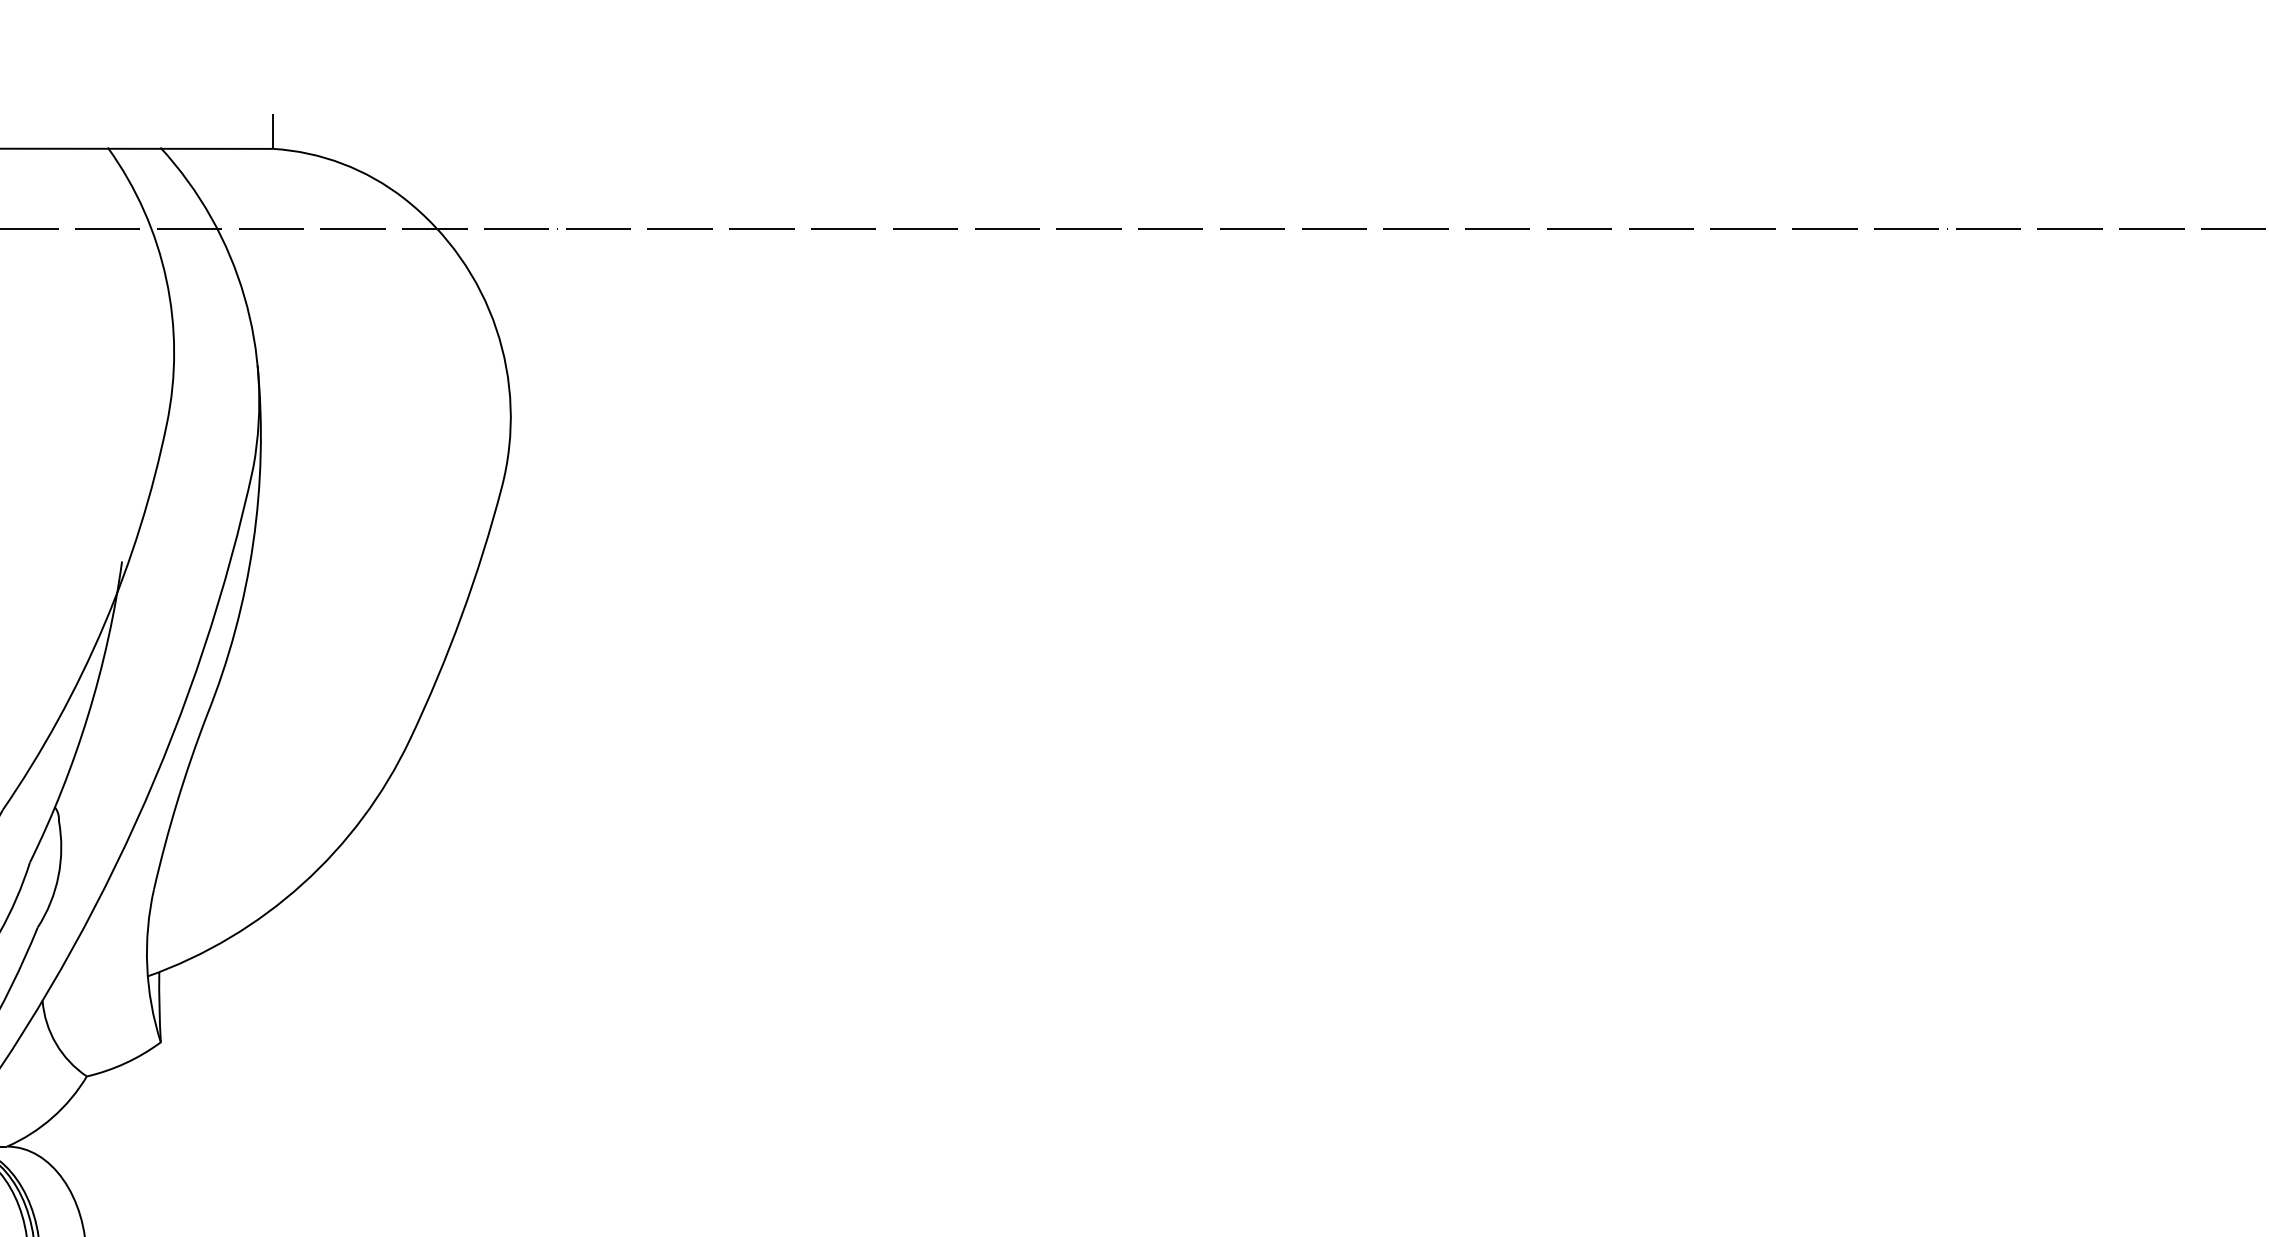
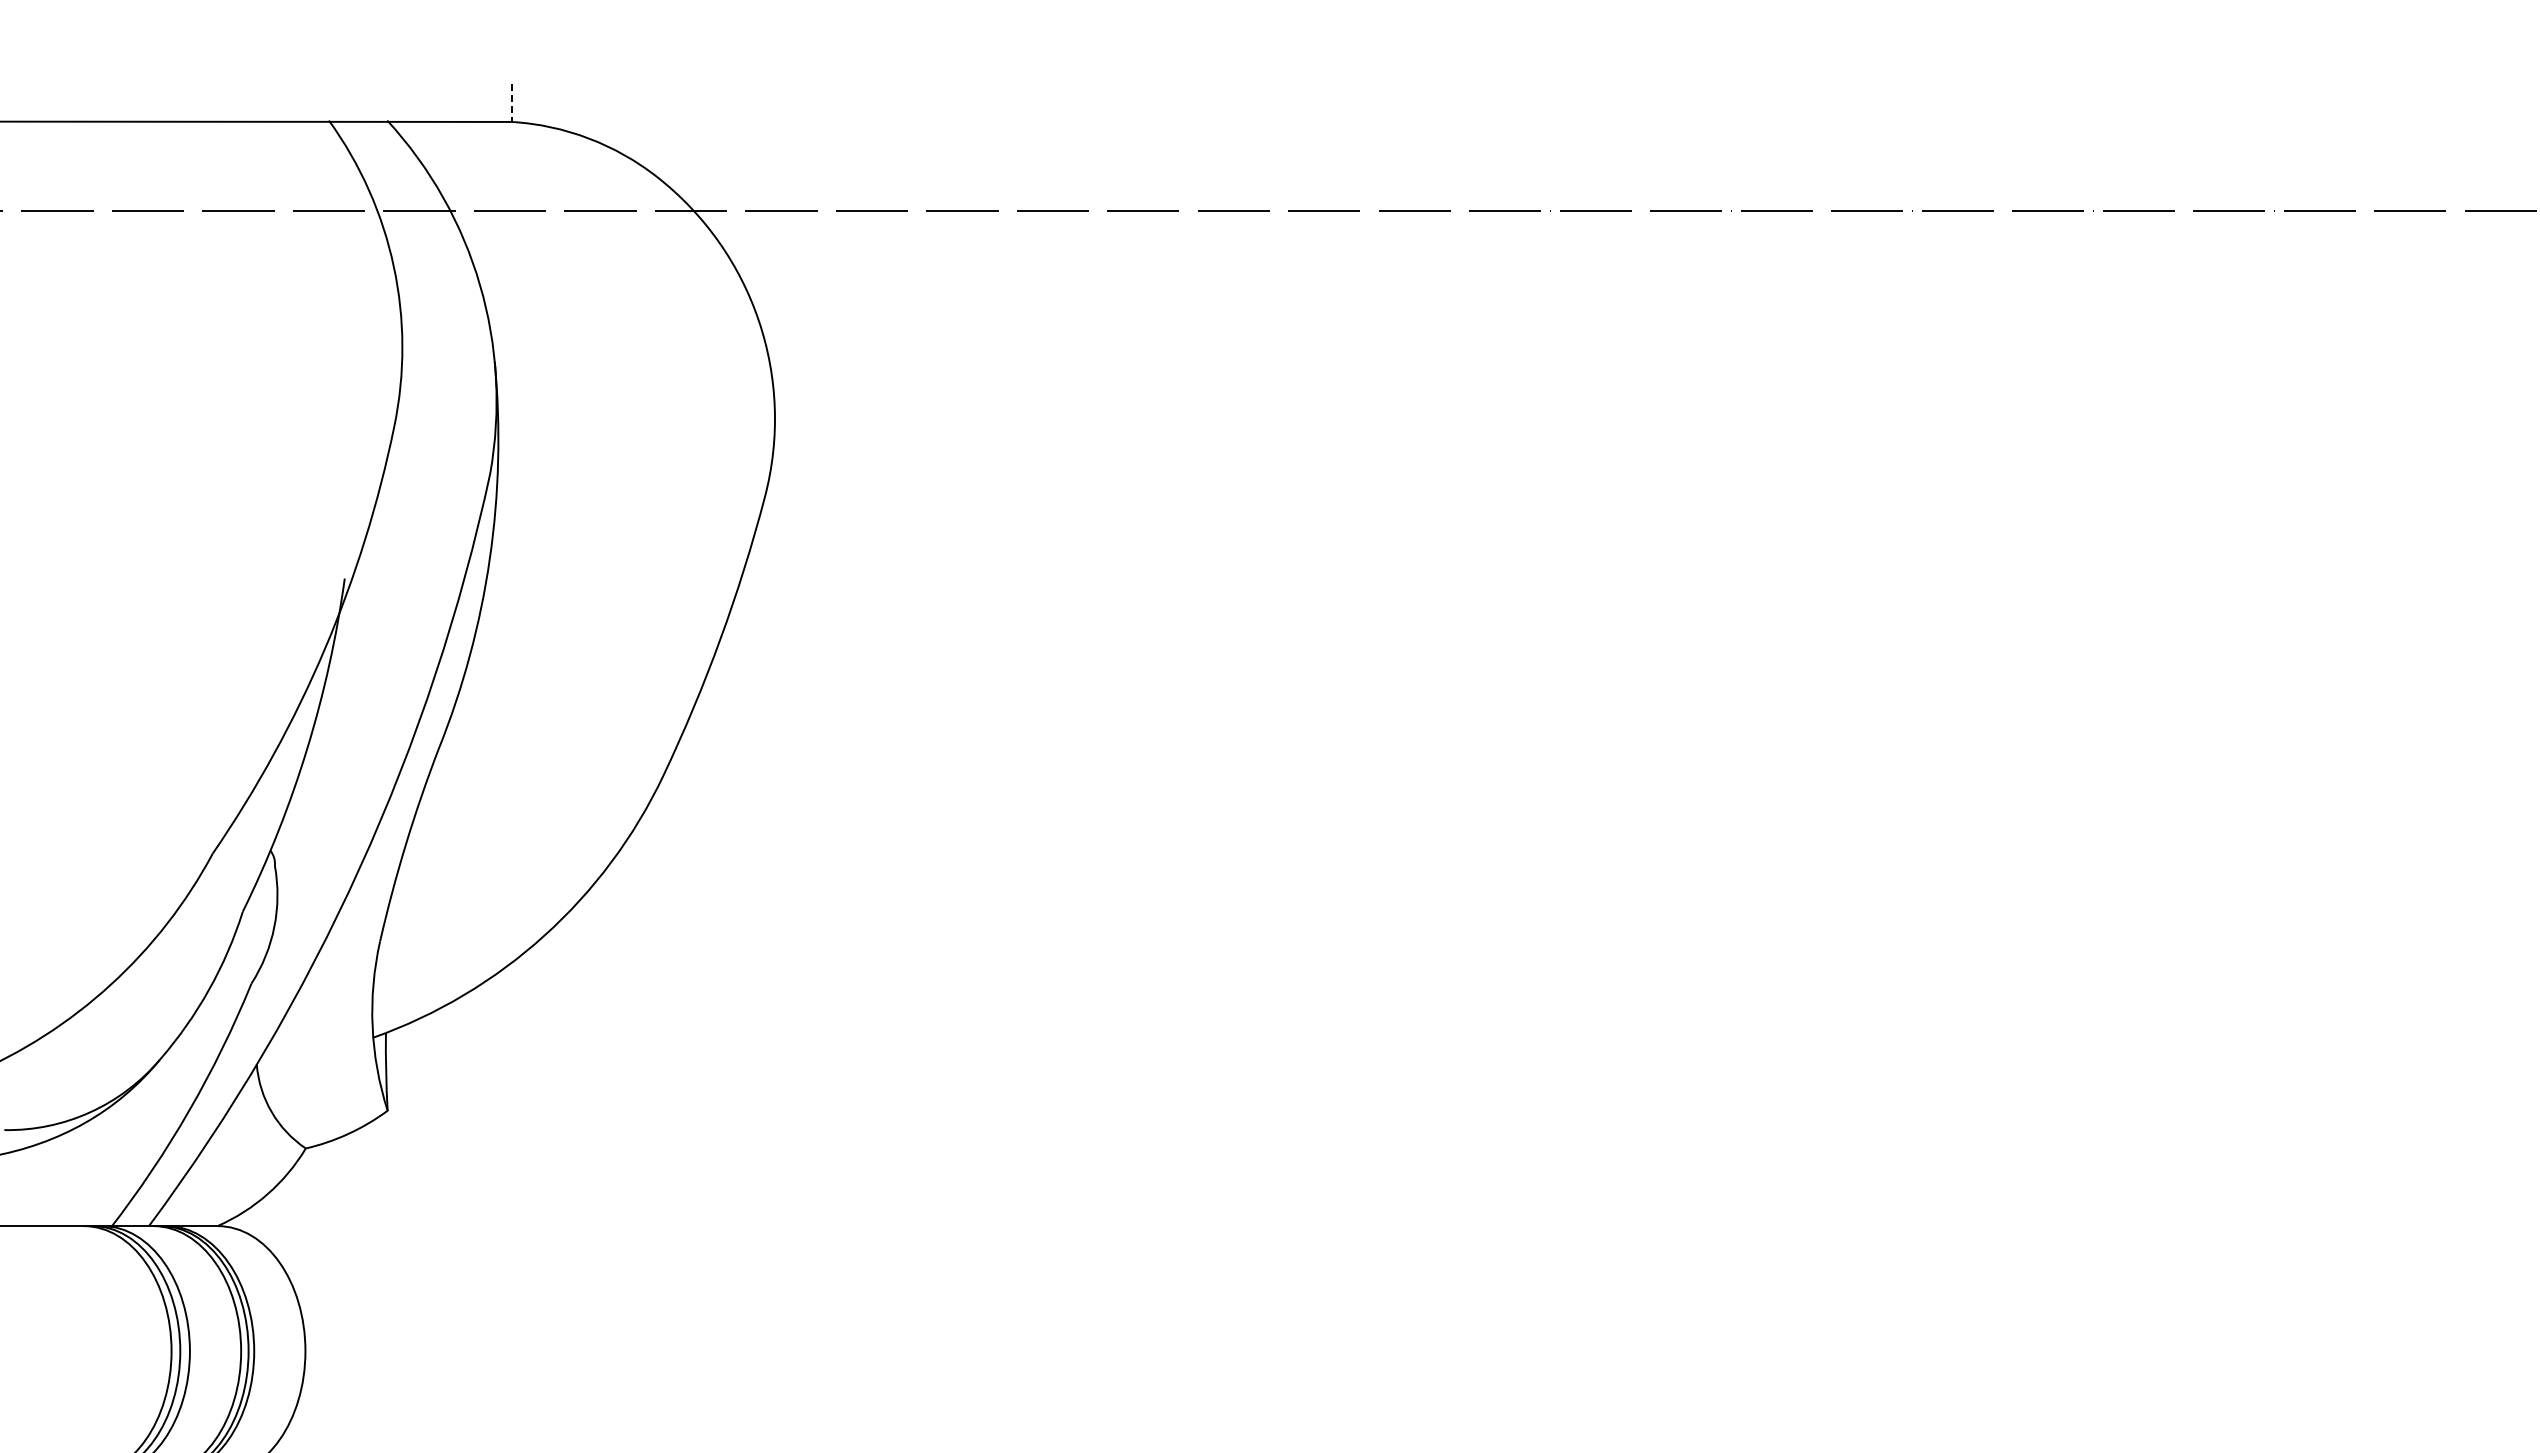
line: (273, 132) -> (512, 103), solid -> dashed

